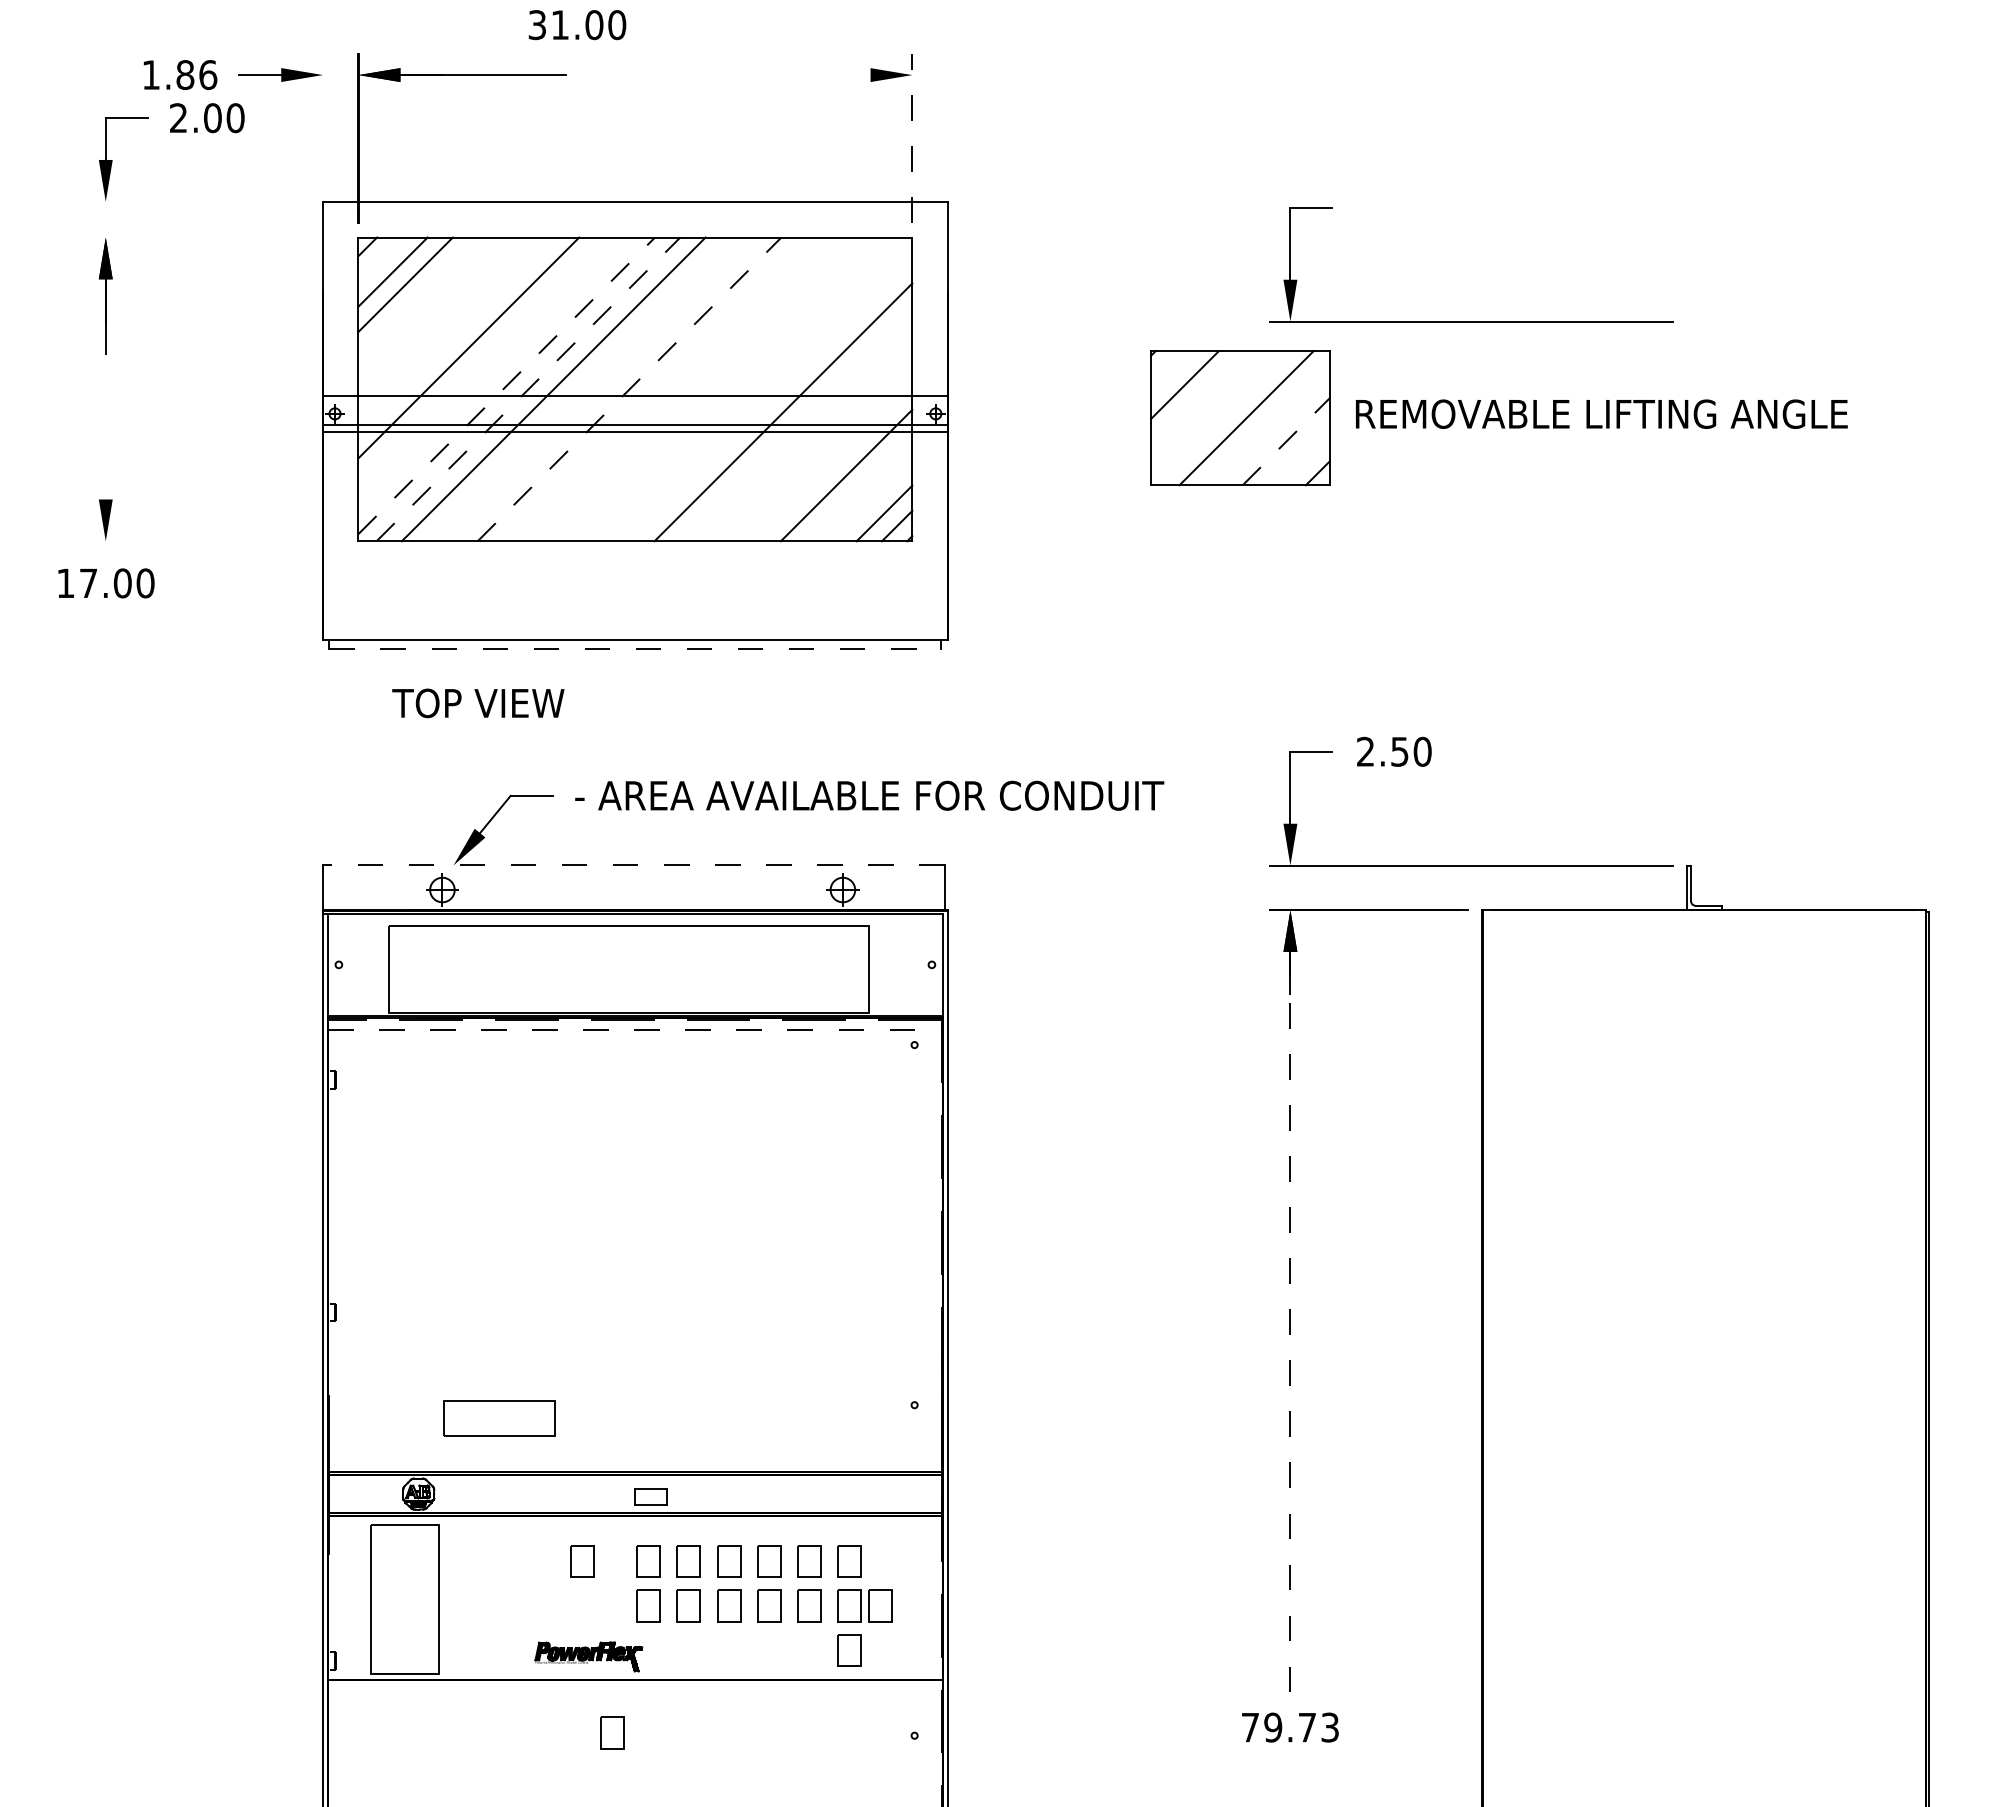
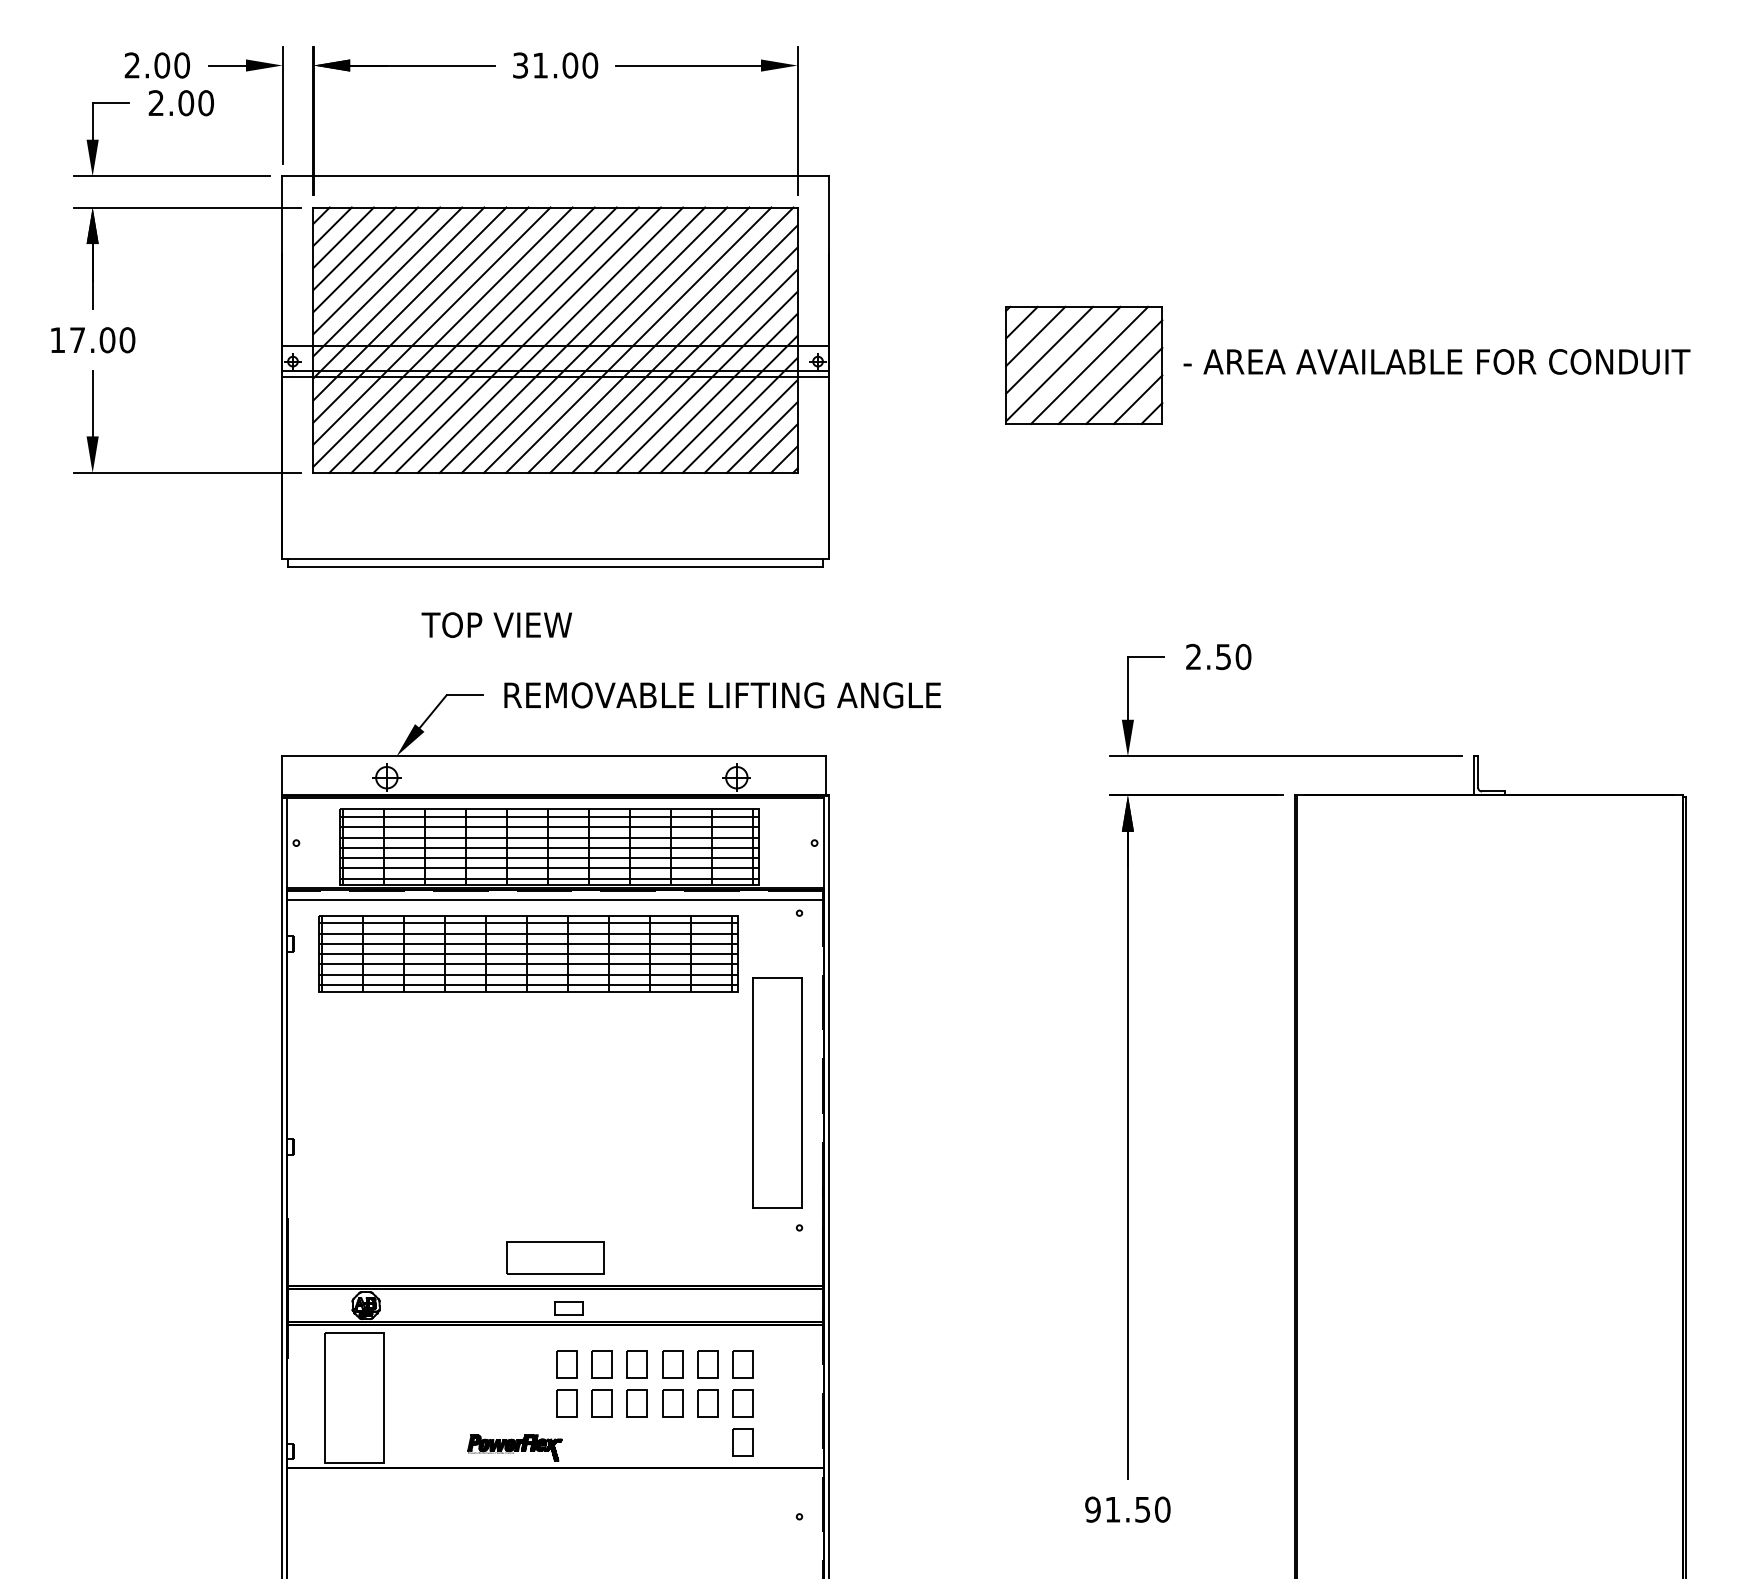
text: (577, 25) -> (555, 65), moved
text: (179, 74) -> (157, 65), 1.86 -> 2.00
line: (787, 75) -> (688, 65), added
line: (323, 120) -> (282, 105), added
line: (912, 138) -> (797, 120), dashed -> solid
line: (196, 201) -> (171, 176), added
line: (213, 237) -> (186, 207), added
line: (380, 259) -> (332, 226), added
line: (418, 297) -> (365, 259), added
line: (430, 309) -> (376, 270), added
part: (1471, 321) -> (1286, 280), removed
line: (443, 322) -> (387, 281), added
line: (455, 335) -> (398, 293), added
line: (481, 360) -> (421, 314), added
line: (1169, 369) -> (1022, 322), added
line: (493, 372) -> (431, 325), added
line: (506, 385) -> (442, 336), dashed -> solid
line: (528, 389) -> (462, 340), dashed -> solid
line: (578, 389) -> (505, 340), added
line: (604, 389) -> (528, 340), added
line: (629, 389) -> (550, 340), dashed -> solid
line: (654, 389) -> (572, 340), added
line: (679, 389) -> (594, 340), added
line: (705, 389) -> (616, 340), added
line: (730, 389) -> (638, 340), added
line: (755, 389) -> (660, 340), added
line: (770, 399) -> (673, 349), added
line: (1200, 400) -> (1049, 349), added
text: (1644, 413) -> (1437, 361), REMOVABLE LIFTING ANGLE -> - AREA AVAILABLE FOR CONDUIT
line: (1216, 416) -> (1063, 363), added
line: (795, 424) -> (695, 370), added
line: (1270, 425) -> (1110, 371), added
line: (808, 437) -> (706, 382), added
line: (1286, 441) -> (1124, 385), dashed -> solid
line: (821, 450) -> (718, 393), added
line: (1301, 457) -> (1137, 399), added
line: (105, 461) -> (92, 403), added
line: (833, 462) -> (728, 404), added
line: (859, 488) -> (751, 426), added
line: (871, 500) -> (761, 437), added
line: (213, 541) -> (186, 473), added
text: (106, 583) -> (93, 340), moved
line: (635, 648) -> (555, 566), dashed -> solid
text: (478, 703) -> (497, 625), moved
text: (869, 795) -> (760, 695), - AREA AVAILABLE FOR CONDUIT -> REMOVABLE LIFTING ANGLE
line: (633, 865) -> (553, 756), dashed -> solid
hatch: (628, 969) -> (549, 847), added
line: (635, 1029) -> (555, 899), dashed -> solid
part: (603, 1091) -> (527, 953), added
part: (889, 1251) -> (777, 1093), added
line: (1290, 1322) -> (1127, 1155), dashed -> solid
part: (499, 1418) -> (555, 1257), moved
part: (582, 1561) -> (509, 1364), removed
part: (880, 1605) -> (769, 1402), removed
text: (1290, 1727) -> (1127, 1509), 79.73 -> 91.50
part: (612, 1732) -> (535, 1513), removed

